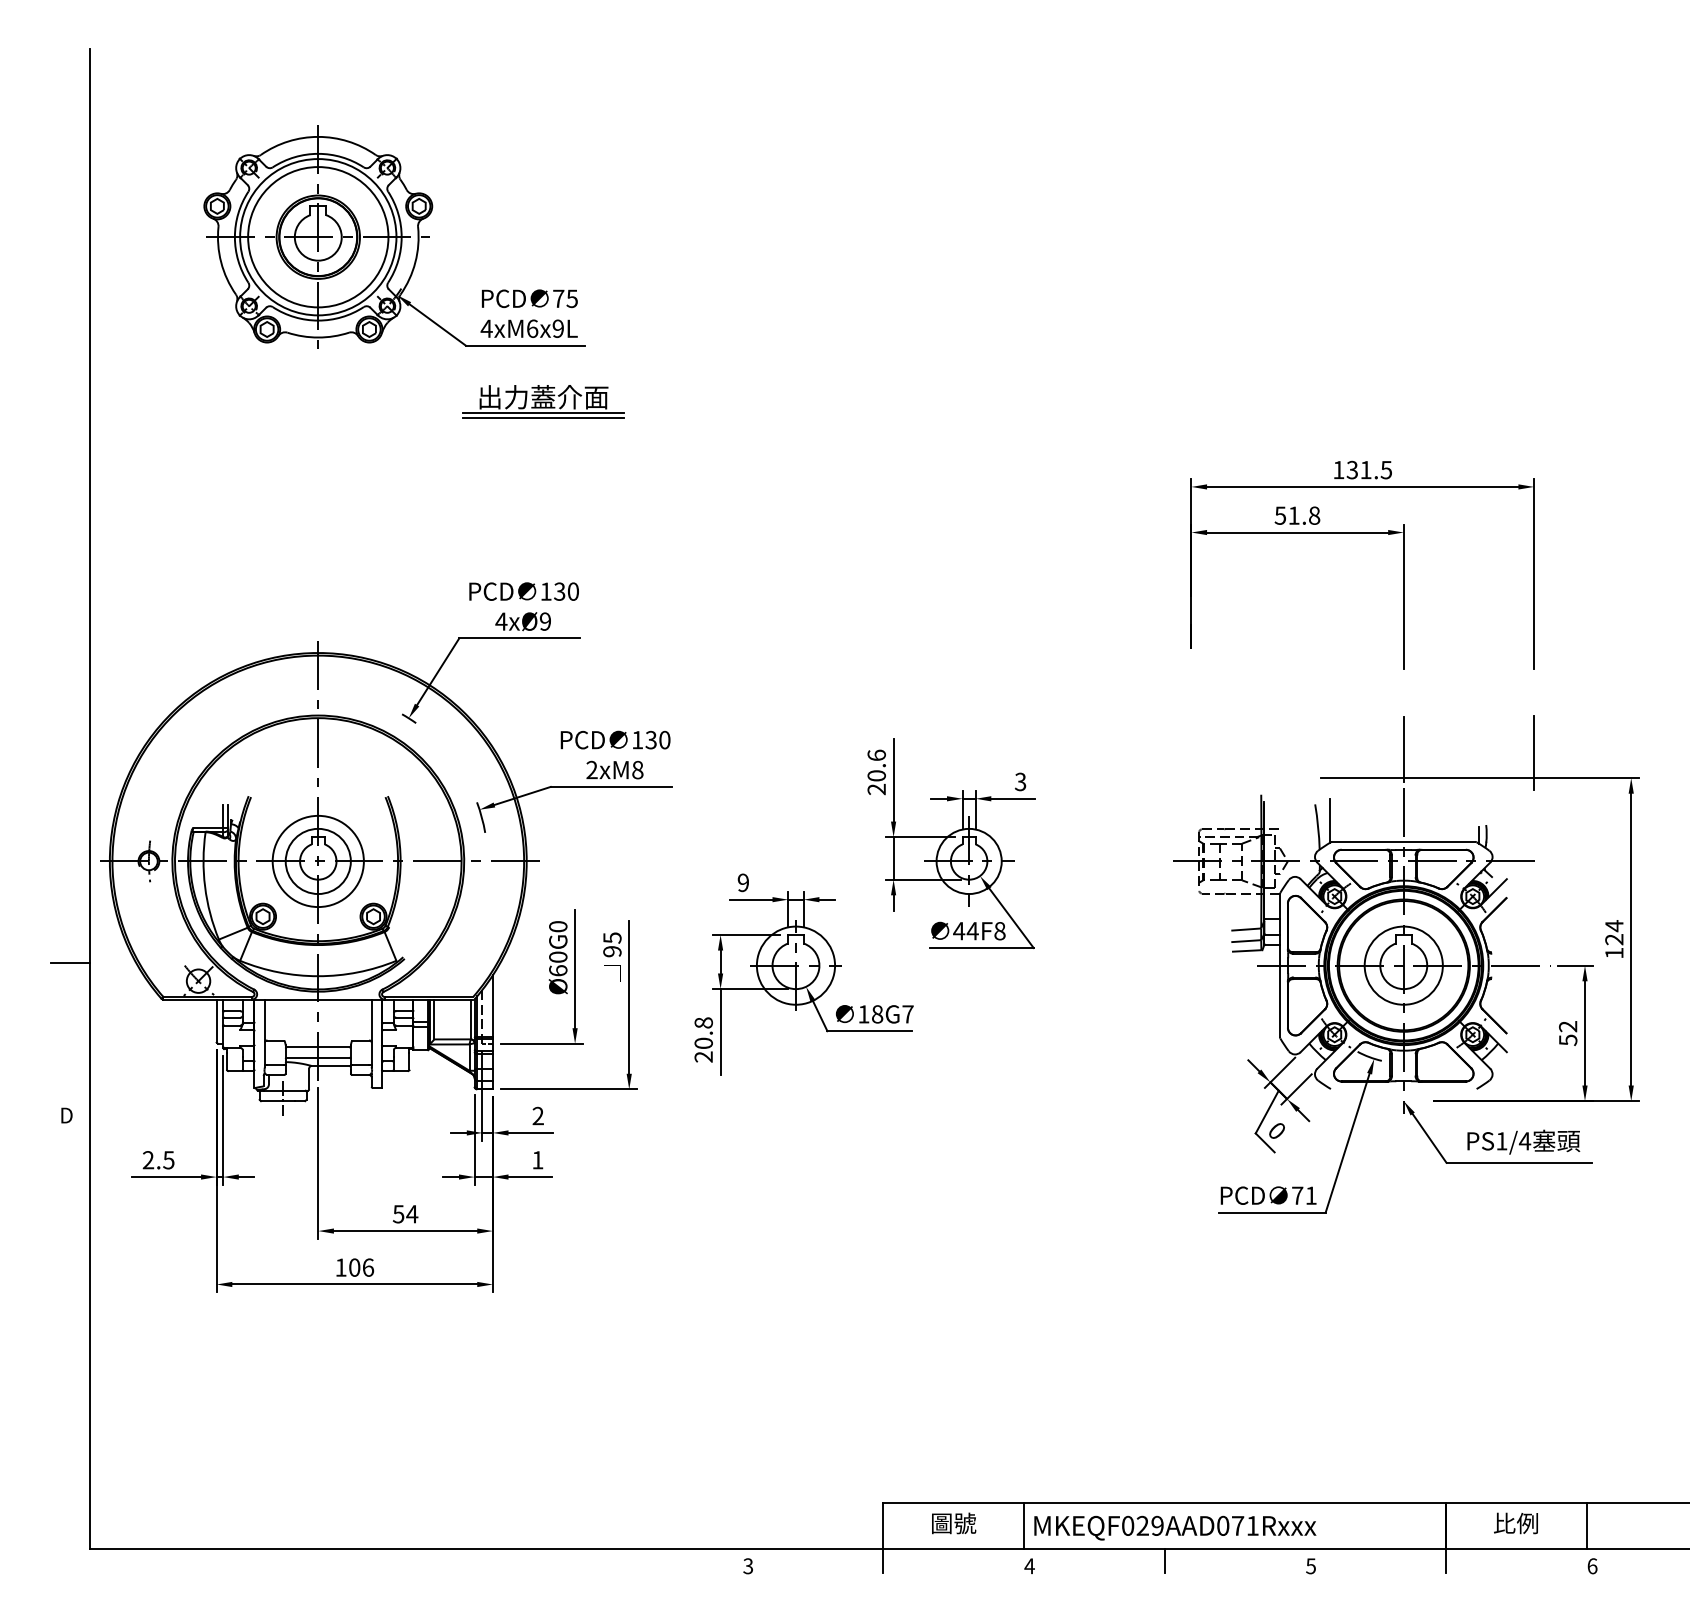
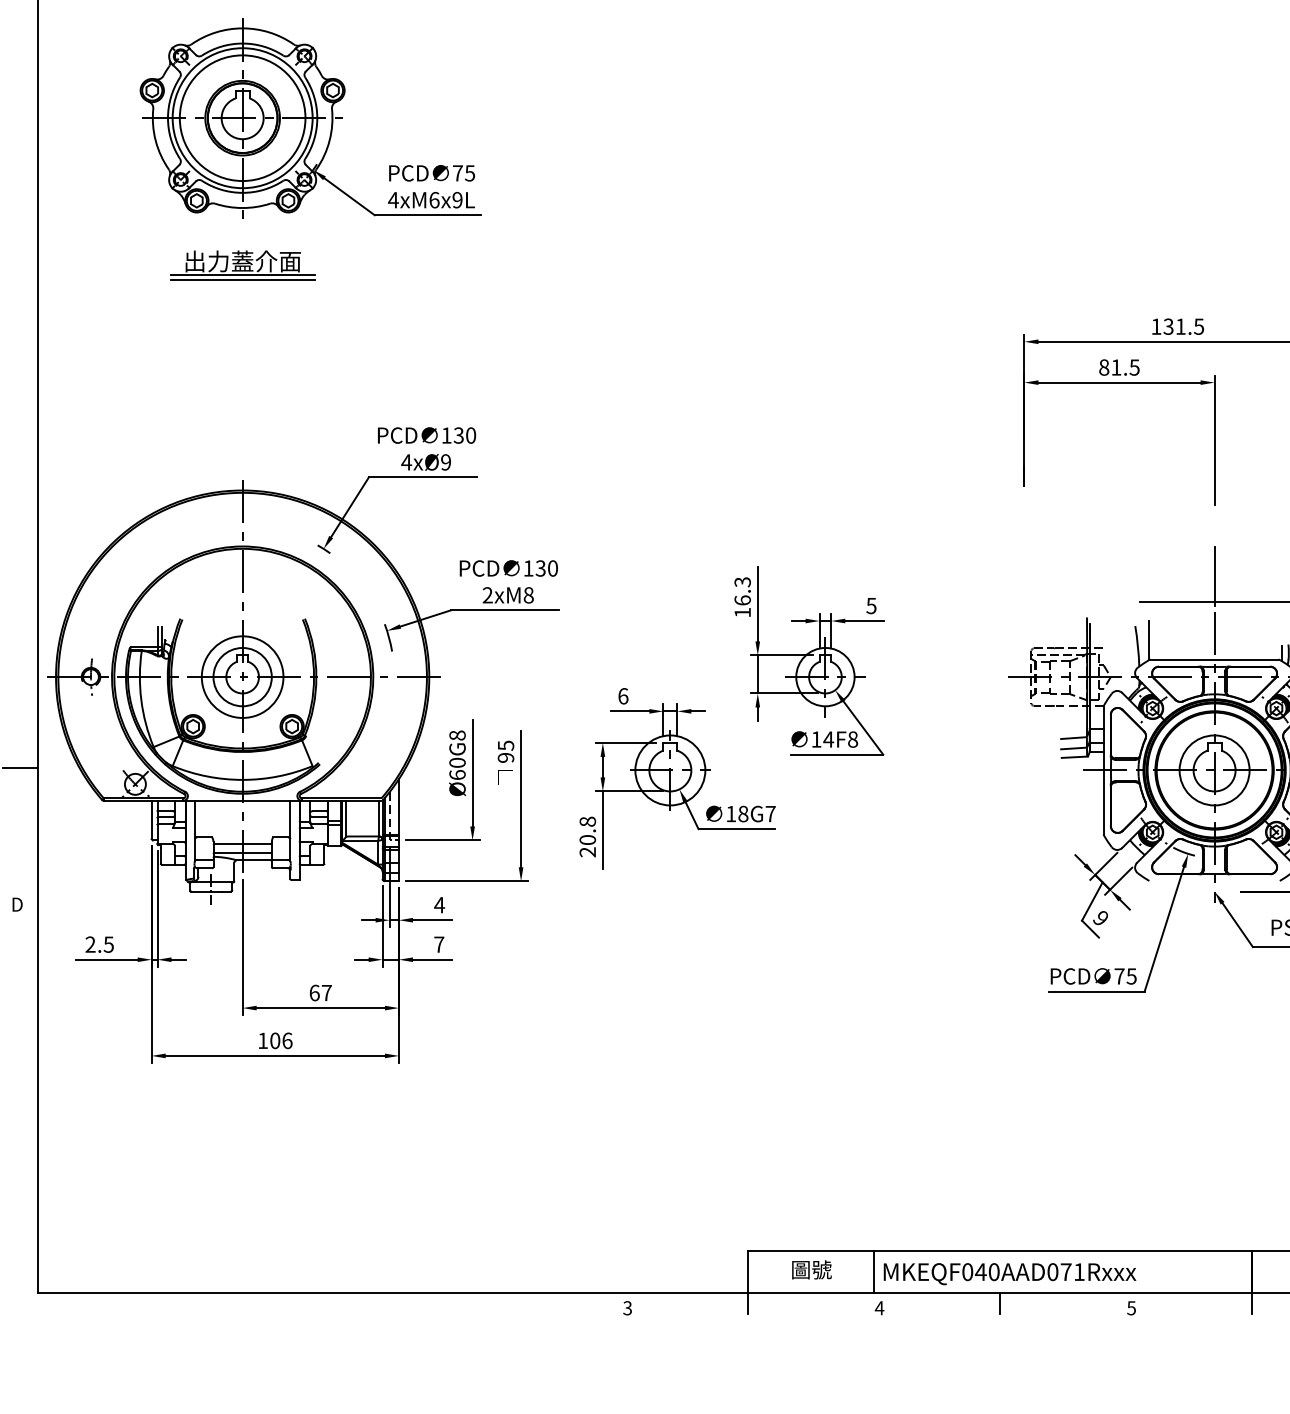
part: (543, 401) -> (242, 265), moved
text: (1297, 515) -> (1119, 367), 51.8 -> 81.5
text: (876, 772) -> (742, 597), 20.6 -> 16.3
text: (1020, 781) -> (871, 605), 3 -> 5
text: (743, 882) -> (623, 695), 9 -> 6
text: (558, 926) -> (457, 735), Ø60G0 -> Ø60G8
text: (959, 931) -> (816, 739), 44F8 -> 14F8
text: (538, 1115) -> (439, 904), 2 -> 4
text: (1276, 1130) -> (1100, 918), 0 -> 9
text: (537, 1160) -> (438, 944), 1 -> 7
text: (1310, 1195) -> (1131, 976), 71 -> 75
text: (405, 1214) -> (320, 993), 54 -> 67
text: (1149, 1525) -> (986, 1271), MKEQF029AAD071Rxxx -> MKEQF040AAD071Rxxx

